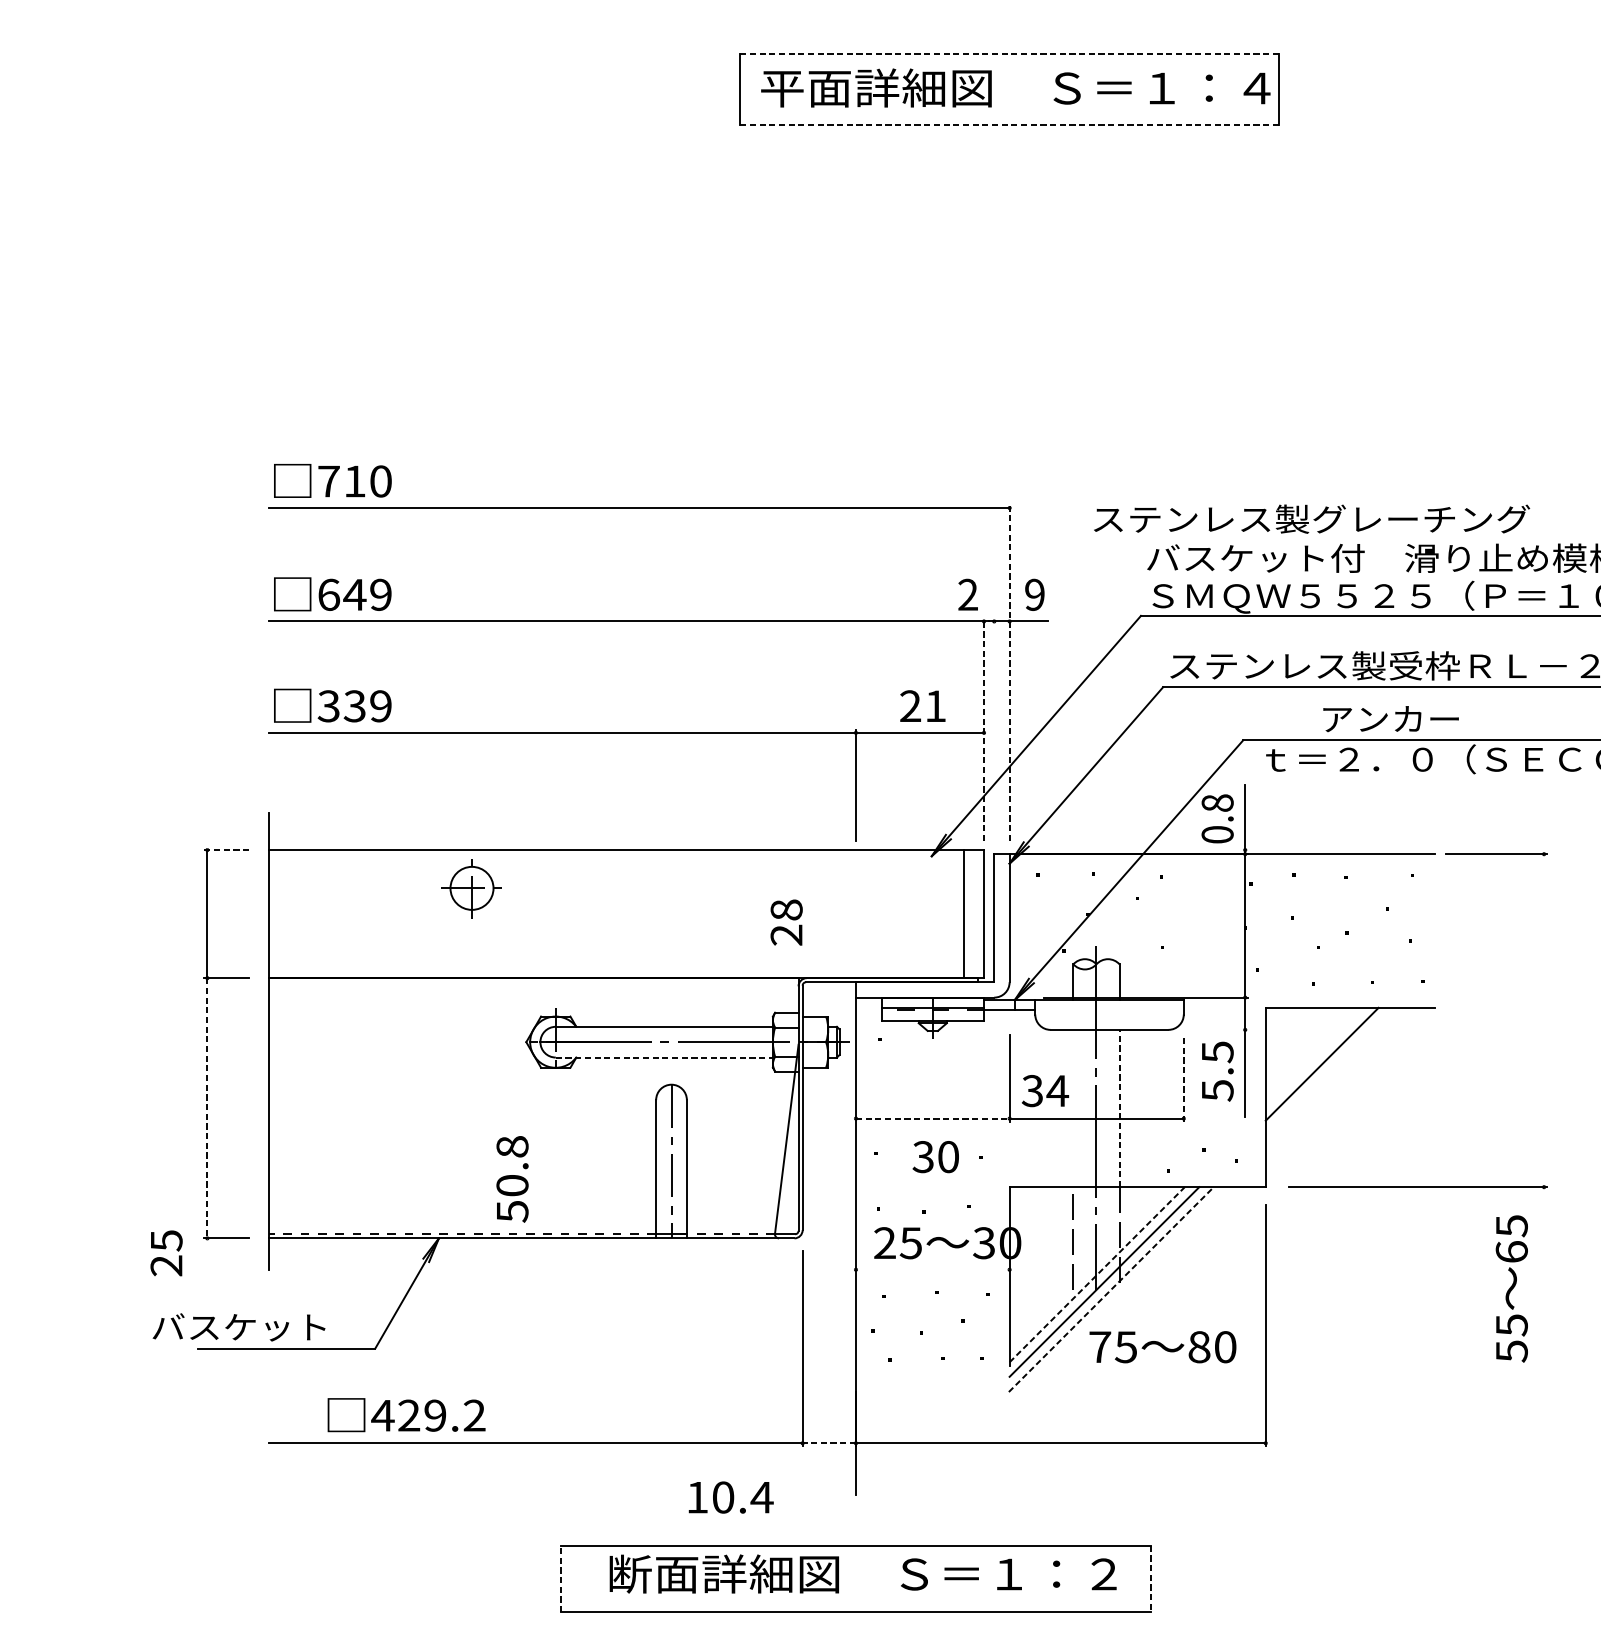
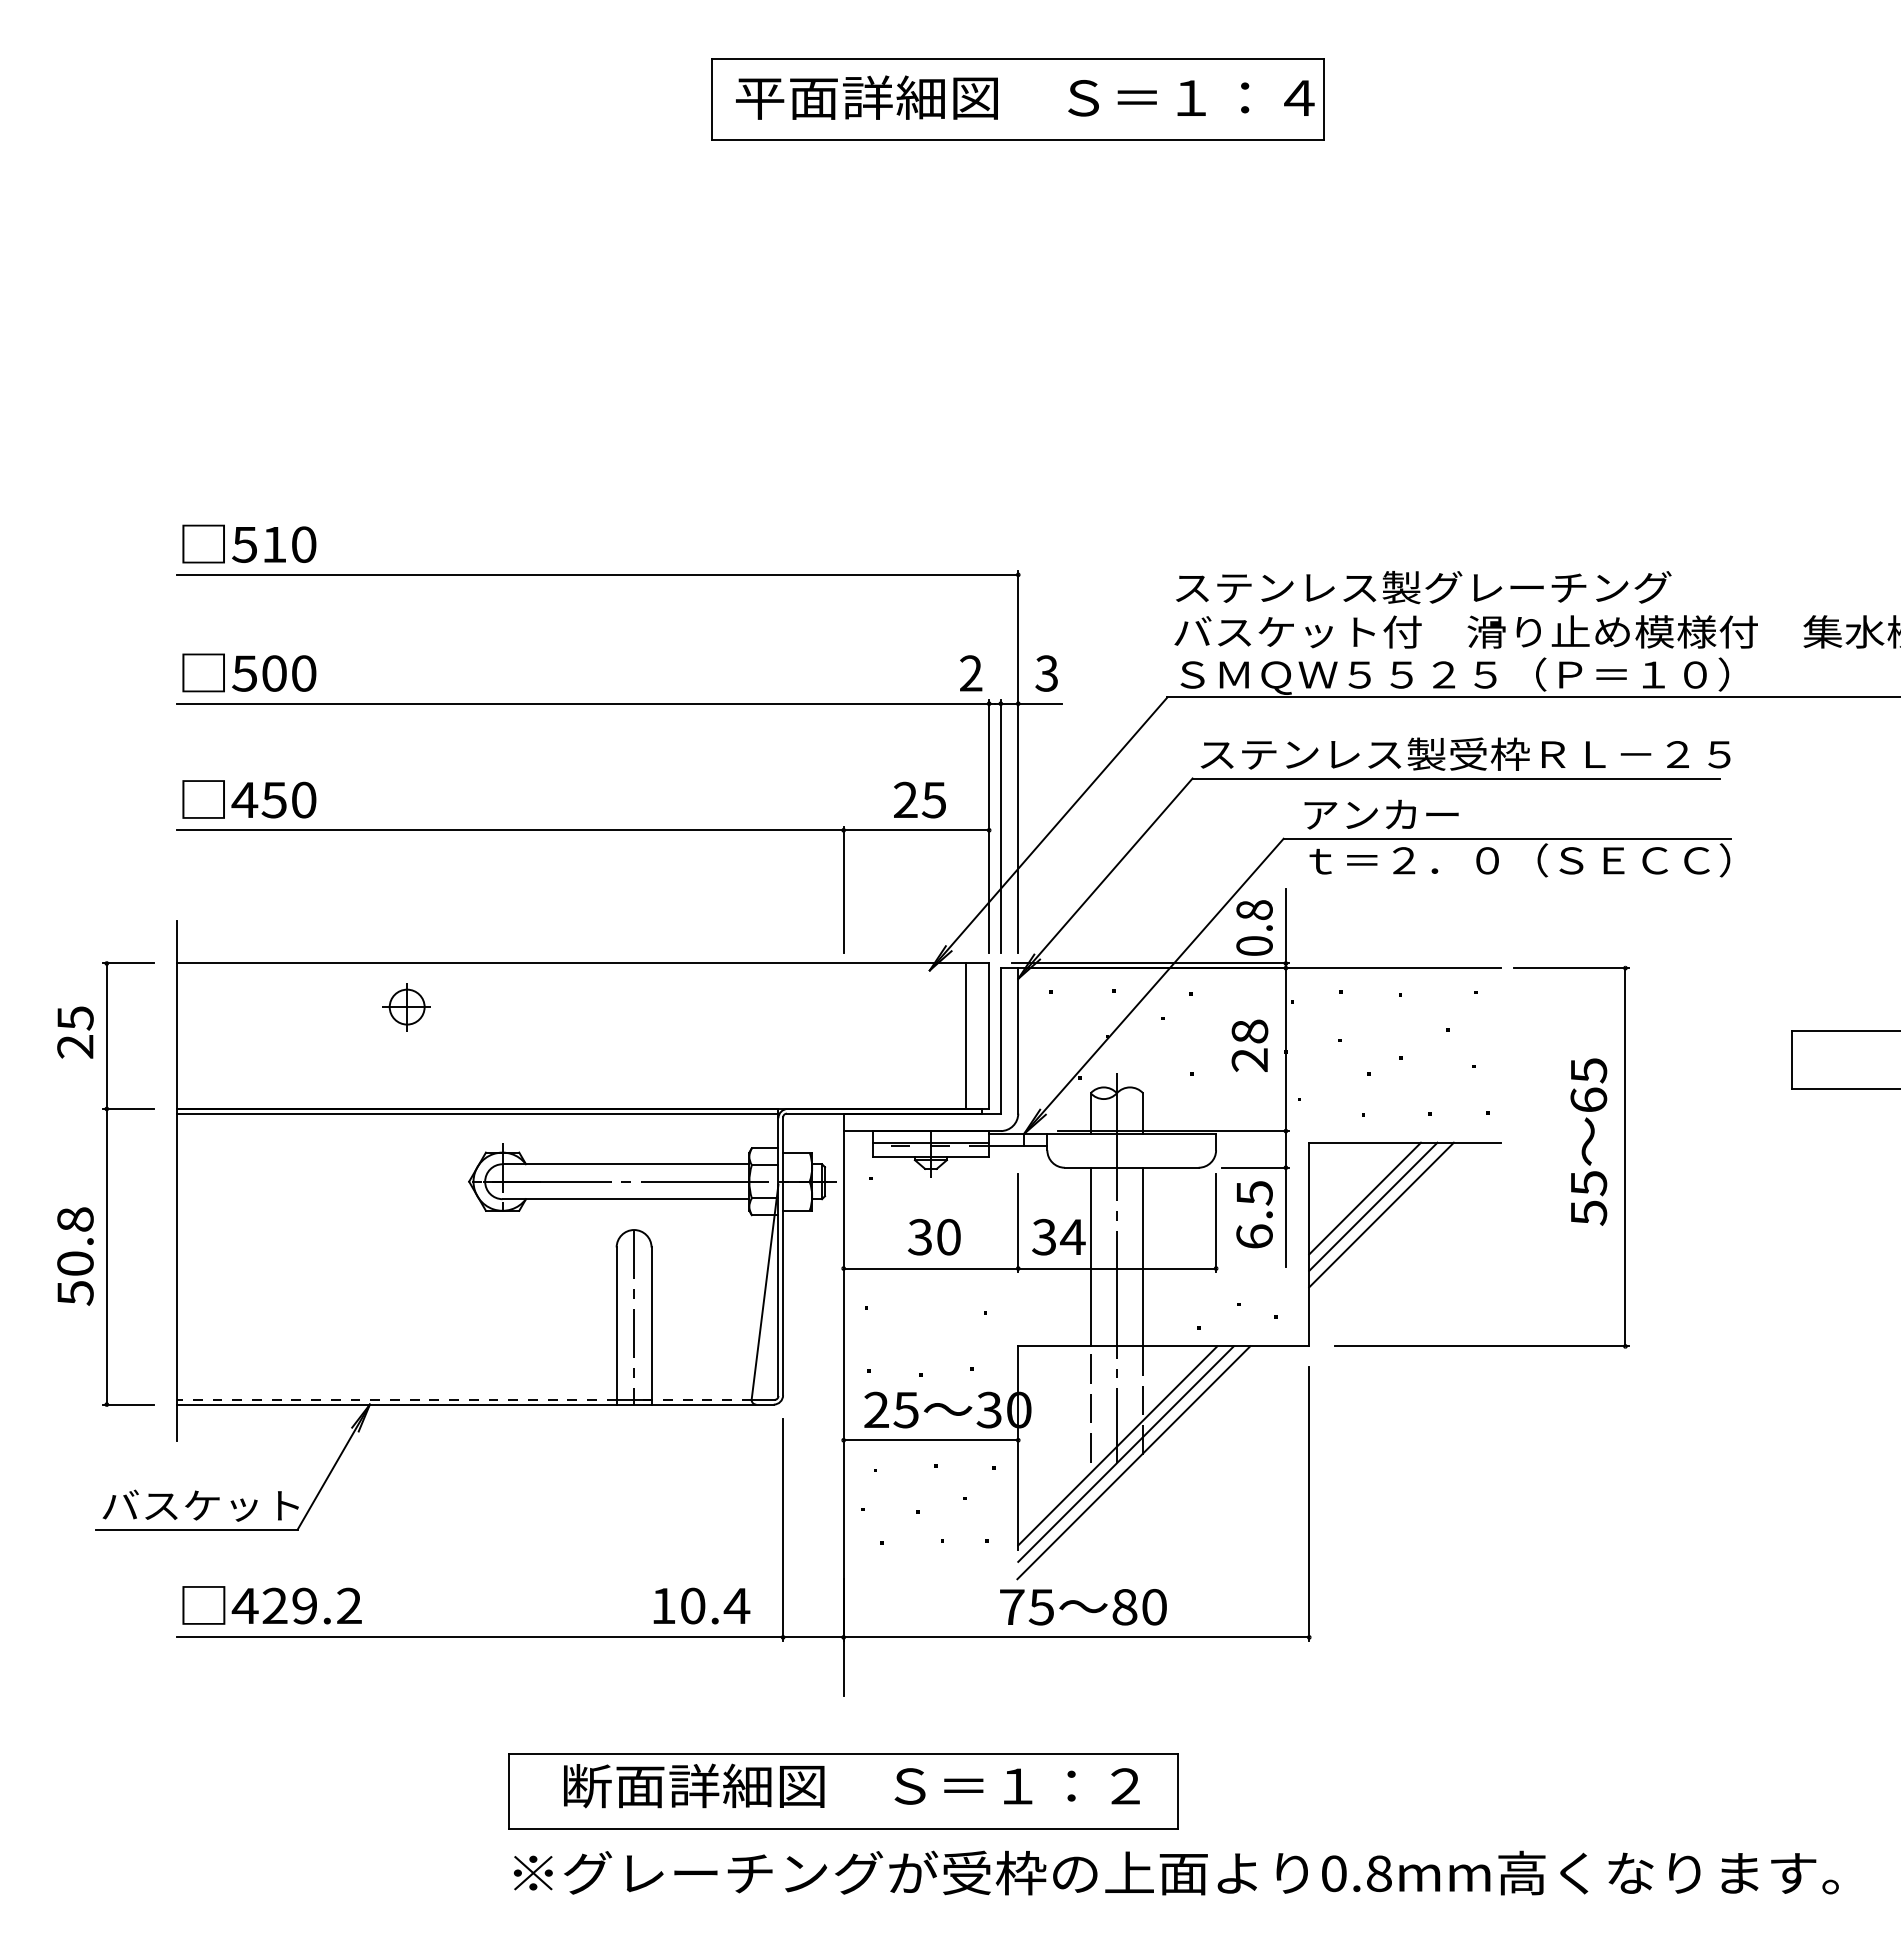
line: (1009, 53) -> (1018, 58), dashed -> solid
line: (1009, 125) -> (1018, 140), dashed -> solid
text: (328, 481) -> (244, 544), 710 -> 510
text: (1311, 519) -> (1423, 587), moved
text: (354, 594) -> (274, 673), 649 -> 500
text: (1034, 594) -> (1046, 673), 9 -> 3
line: (1009, 673) -> (1018, 762), dashed -> solid
text: (354, 705) -> (273, 799), 339 -> 450
text: (935, 706) -> (933, 800), 21 -> 25
text: (1390, 718) -> (1381, 814), moved
line: (984, 729) -> (989, 826), dashed -> solid
line: (994, 729) -> (1000, 826), added
line: (227, 850) -> (129, 963), dashed -> solid
line: (1126, 850) -> (1150, 963), added
part: (471, 888) -> (406, 1007), size x0.71
text: (786, 922) -> (1249, 1045), moved
line: (533, 982) -> (477, 1113), added
line: (1544, 1020) -> (1625, 1157), added
line: (1218, 1029) -> (1255, 1167), added
line: (1314, 1056) -> (1364, 1198), added
line: (664, 1057) -> (626, 1199), dashed -> solid
line: (1329, 1071) -> (1381, 1214), added
line: (1184, 1078) -> (1216, 1222), dashed -> solid
text: (1217, 1090) -> (1254, 1236), 5.5 -> 6.5
line: (207, 1108) -> (106, 1256), dashed -> solid
line: (1073, 1108) -> (1090, 1256), added
line: (1119, 1108) -> (1143, 1256), dashed -> solid
line: (933, 1118) -> (931, 1268), dashed -> solid
text: (935, 1157) -> (934, 1237), moved
text: (512, 1179) -> (75, 1256), moved
text: (166, 1253) -> (75, 1032), moved
line: (932, 1269) -> (930, 1440), added
line: (1096, 1274) -> (1117, 1445), dashed -> solid
text: (1511, 1288) -> (1588, 1141), moved
line: (1111, 1289) -> (1133, 1462), dashed -> solid
text: (238, 1327) -> (200, 1505), moved
text: (1163, 1347) -> (1083, 1607), moved
text: (406, 1415) -> (271, 1605), moved
line: (828, 1443) -> (812, 1637), dashed -> solid
text: (730, 1497) -> (701, 1605), moved
line: (561, 1578) -> (509, 1791), dashed -> solid
line: (1150, 1578) -> (1178, 1791), dashed -> solid

